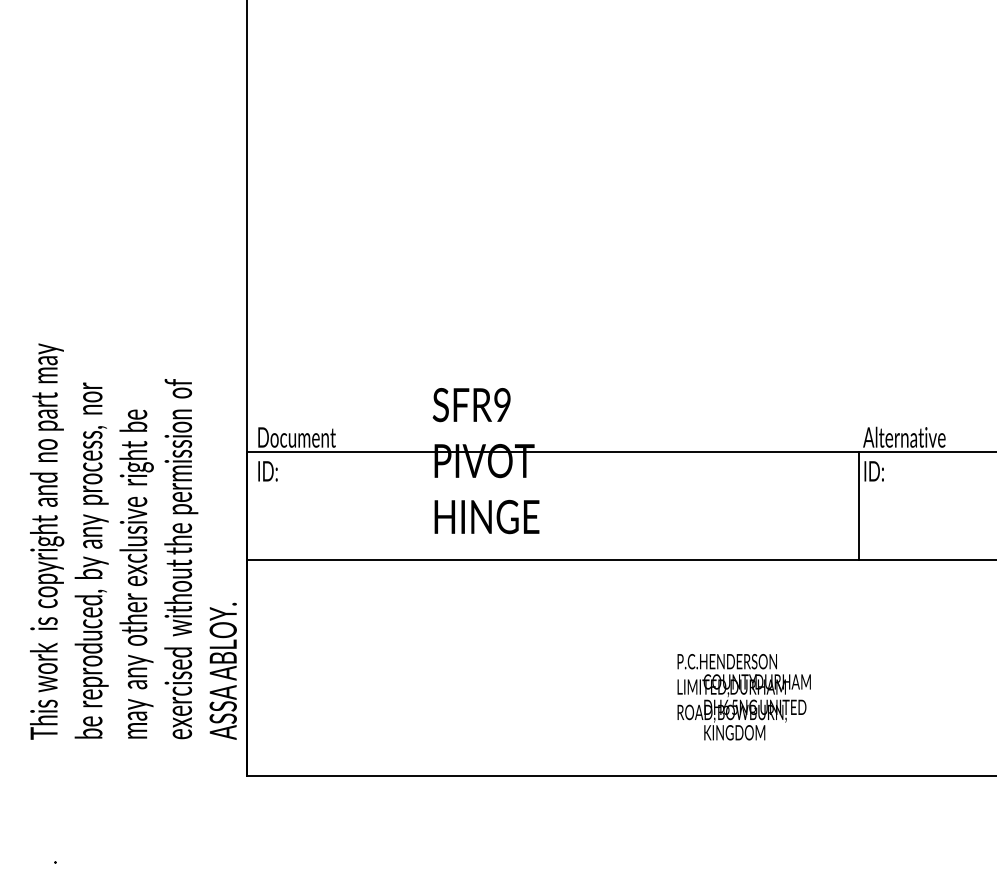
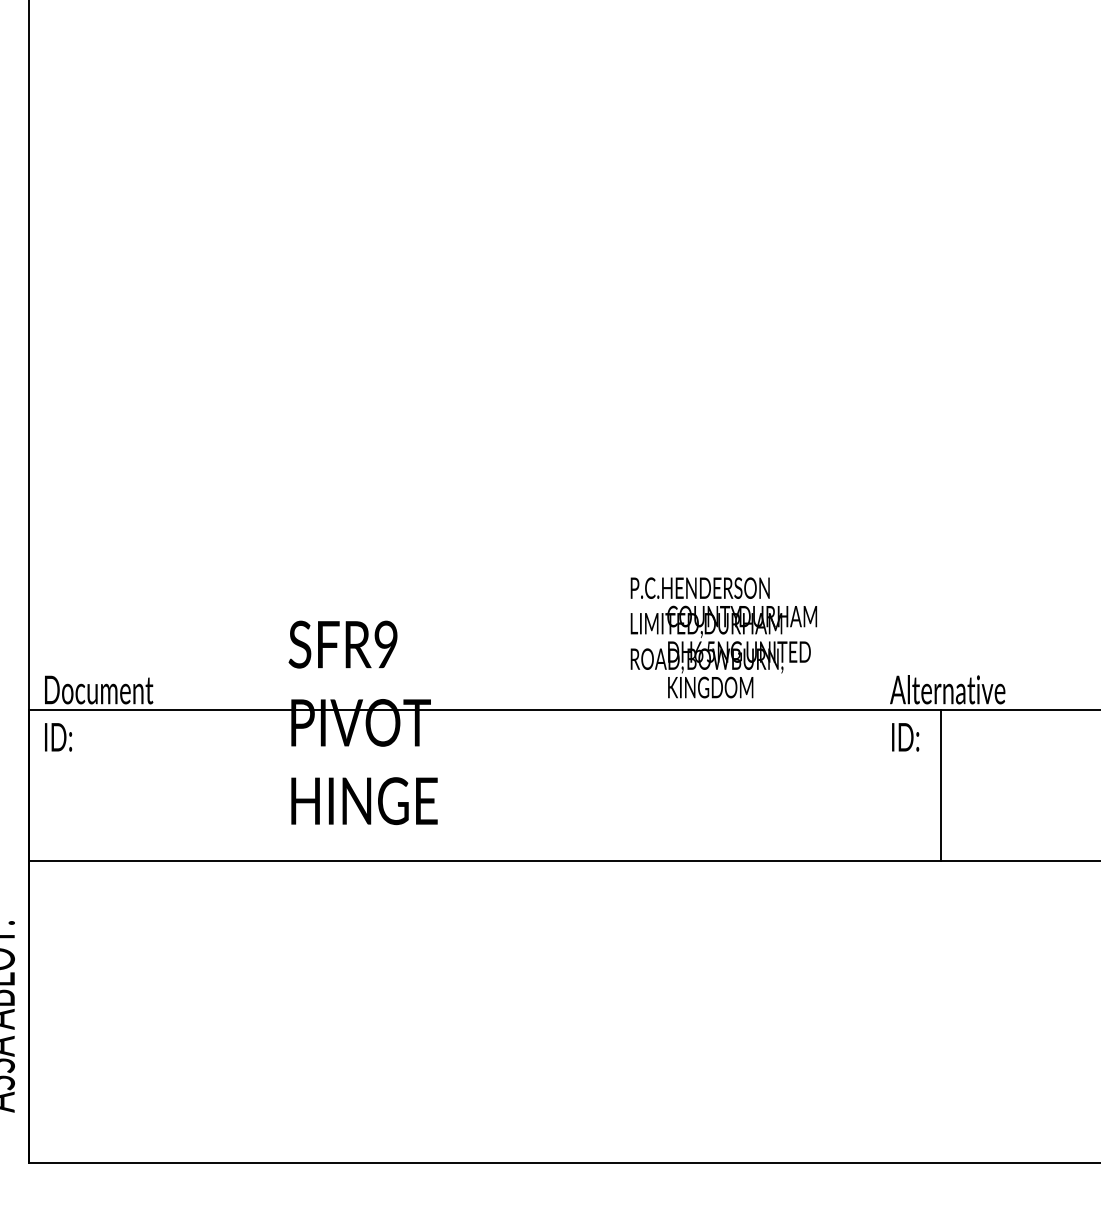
line: (858, 505) -> (940, 785), moved
text: (743, 697) -> (722, 638), moved

